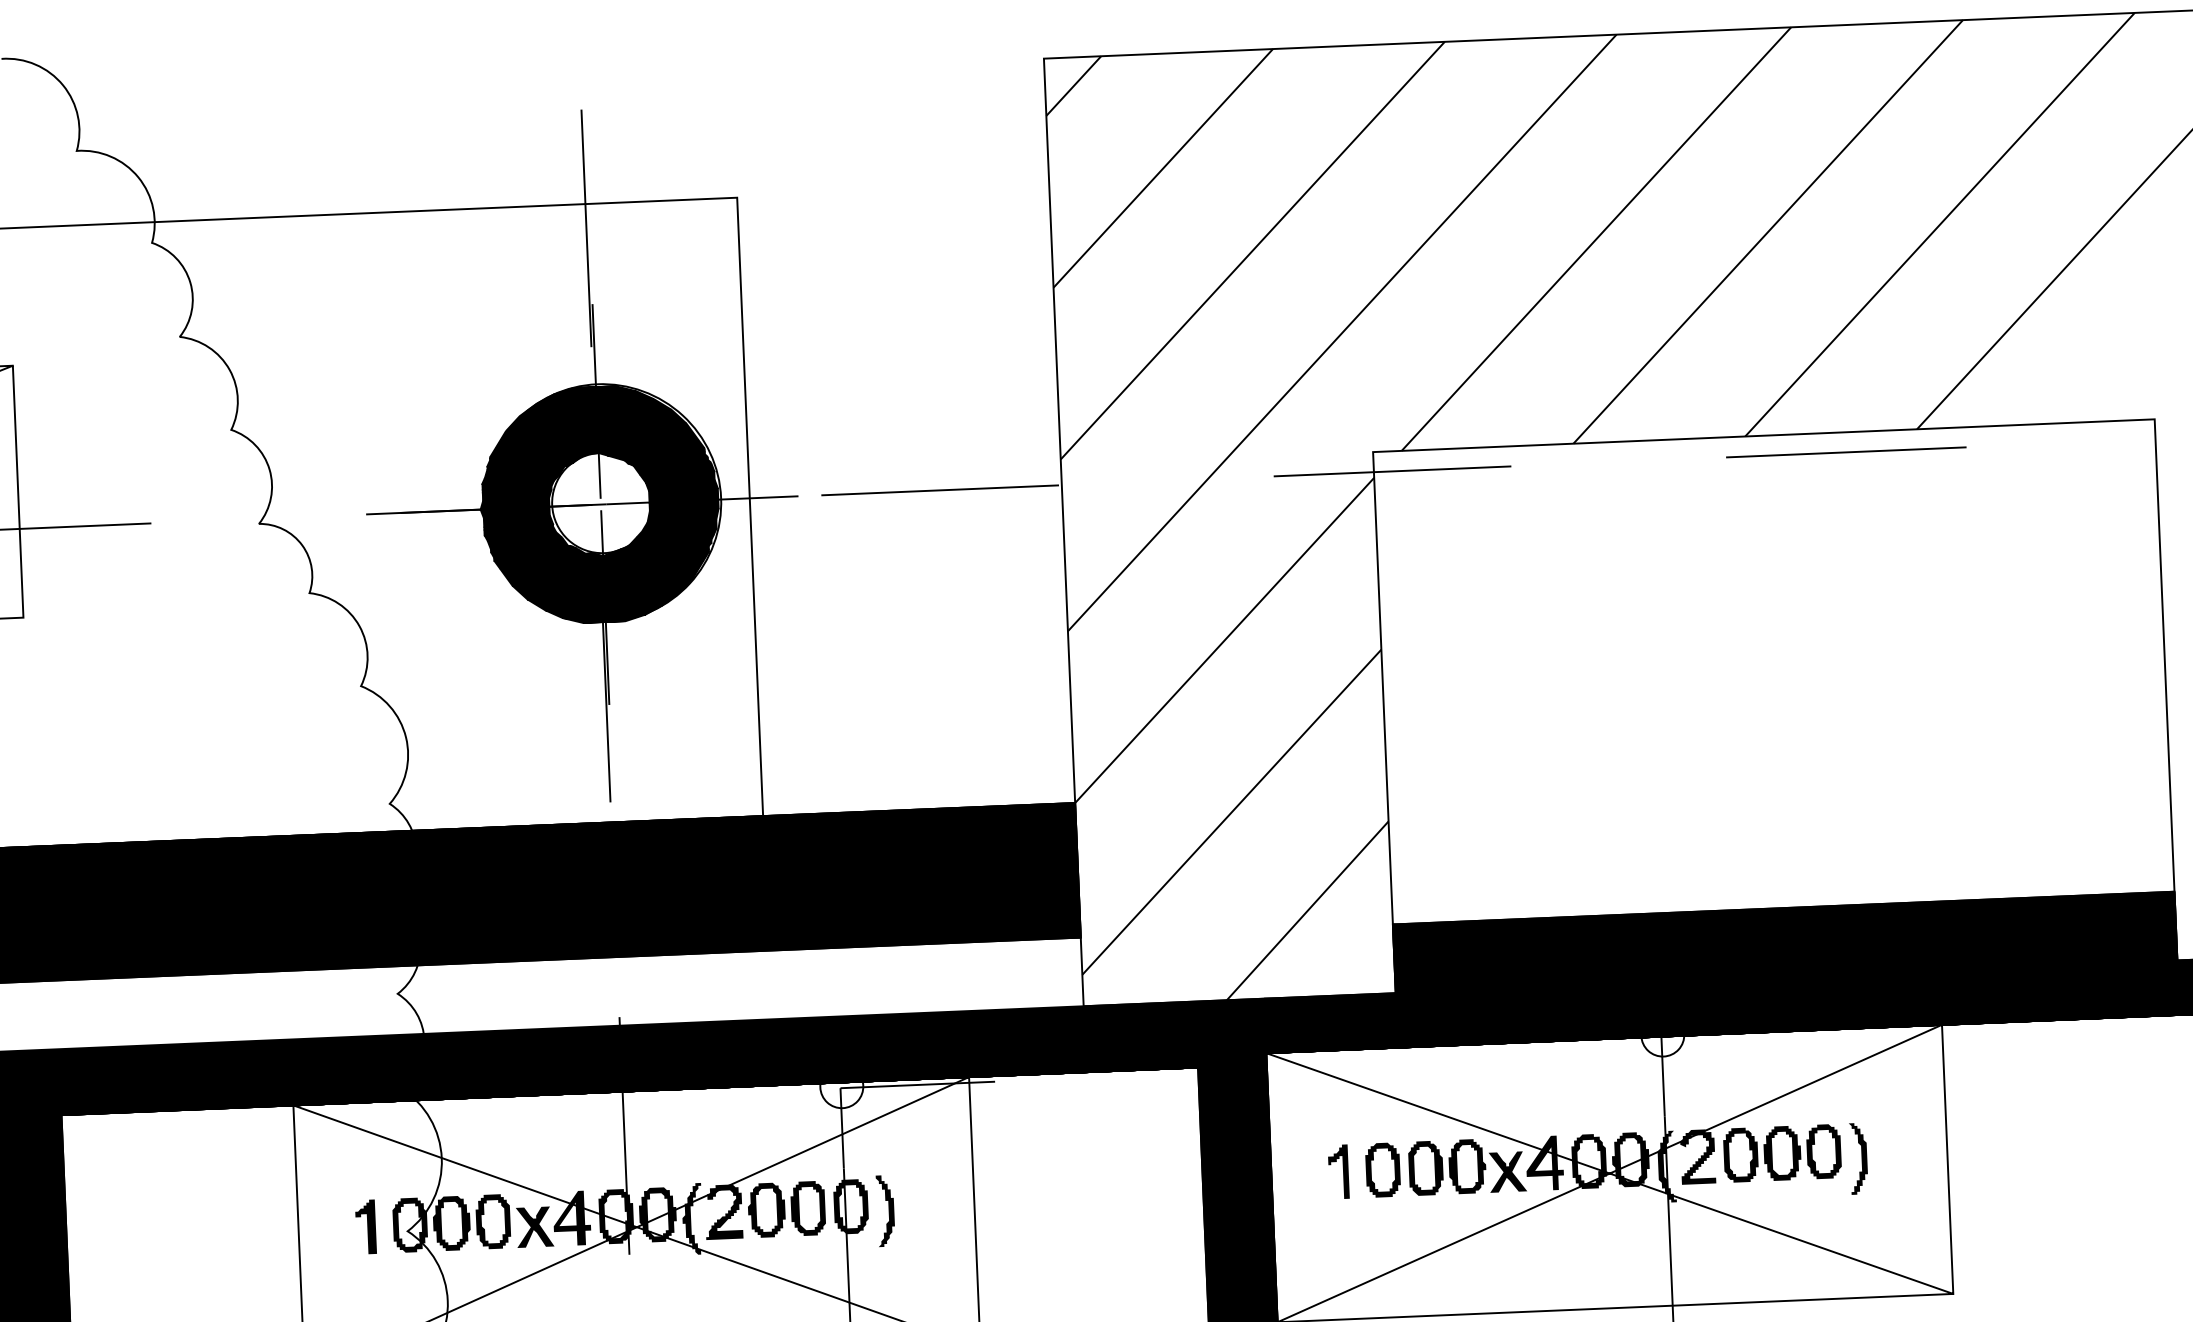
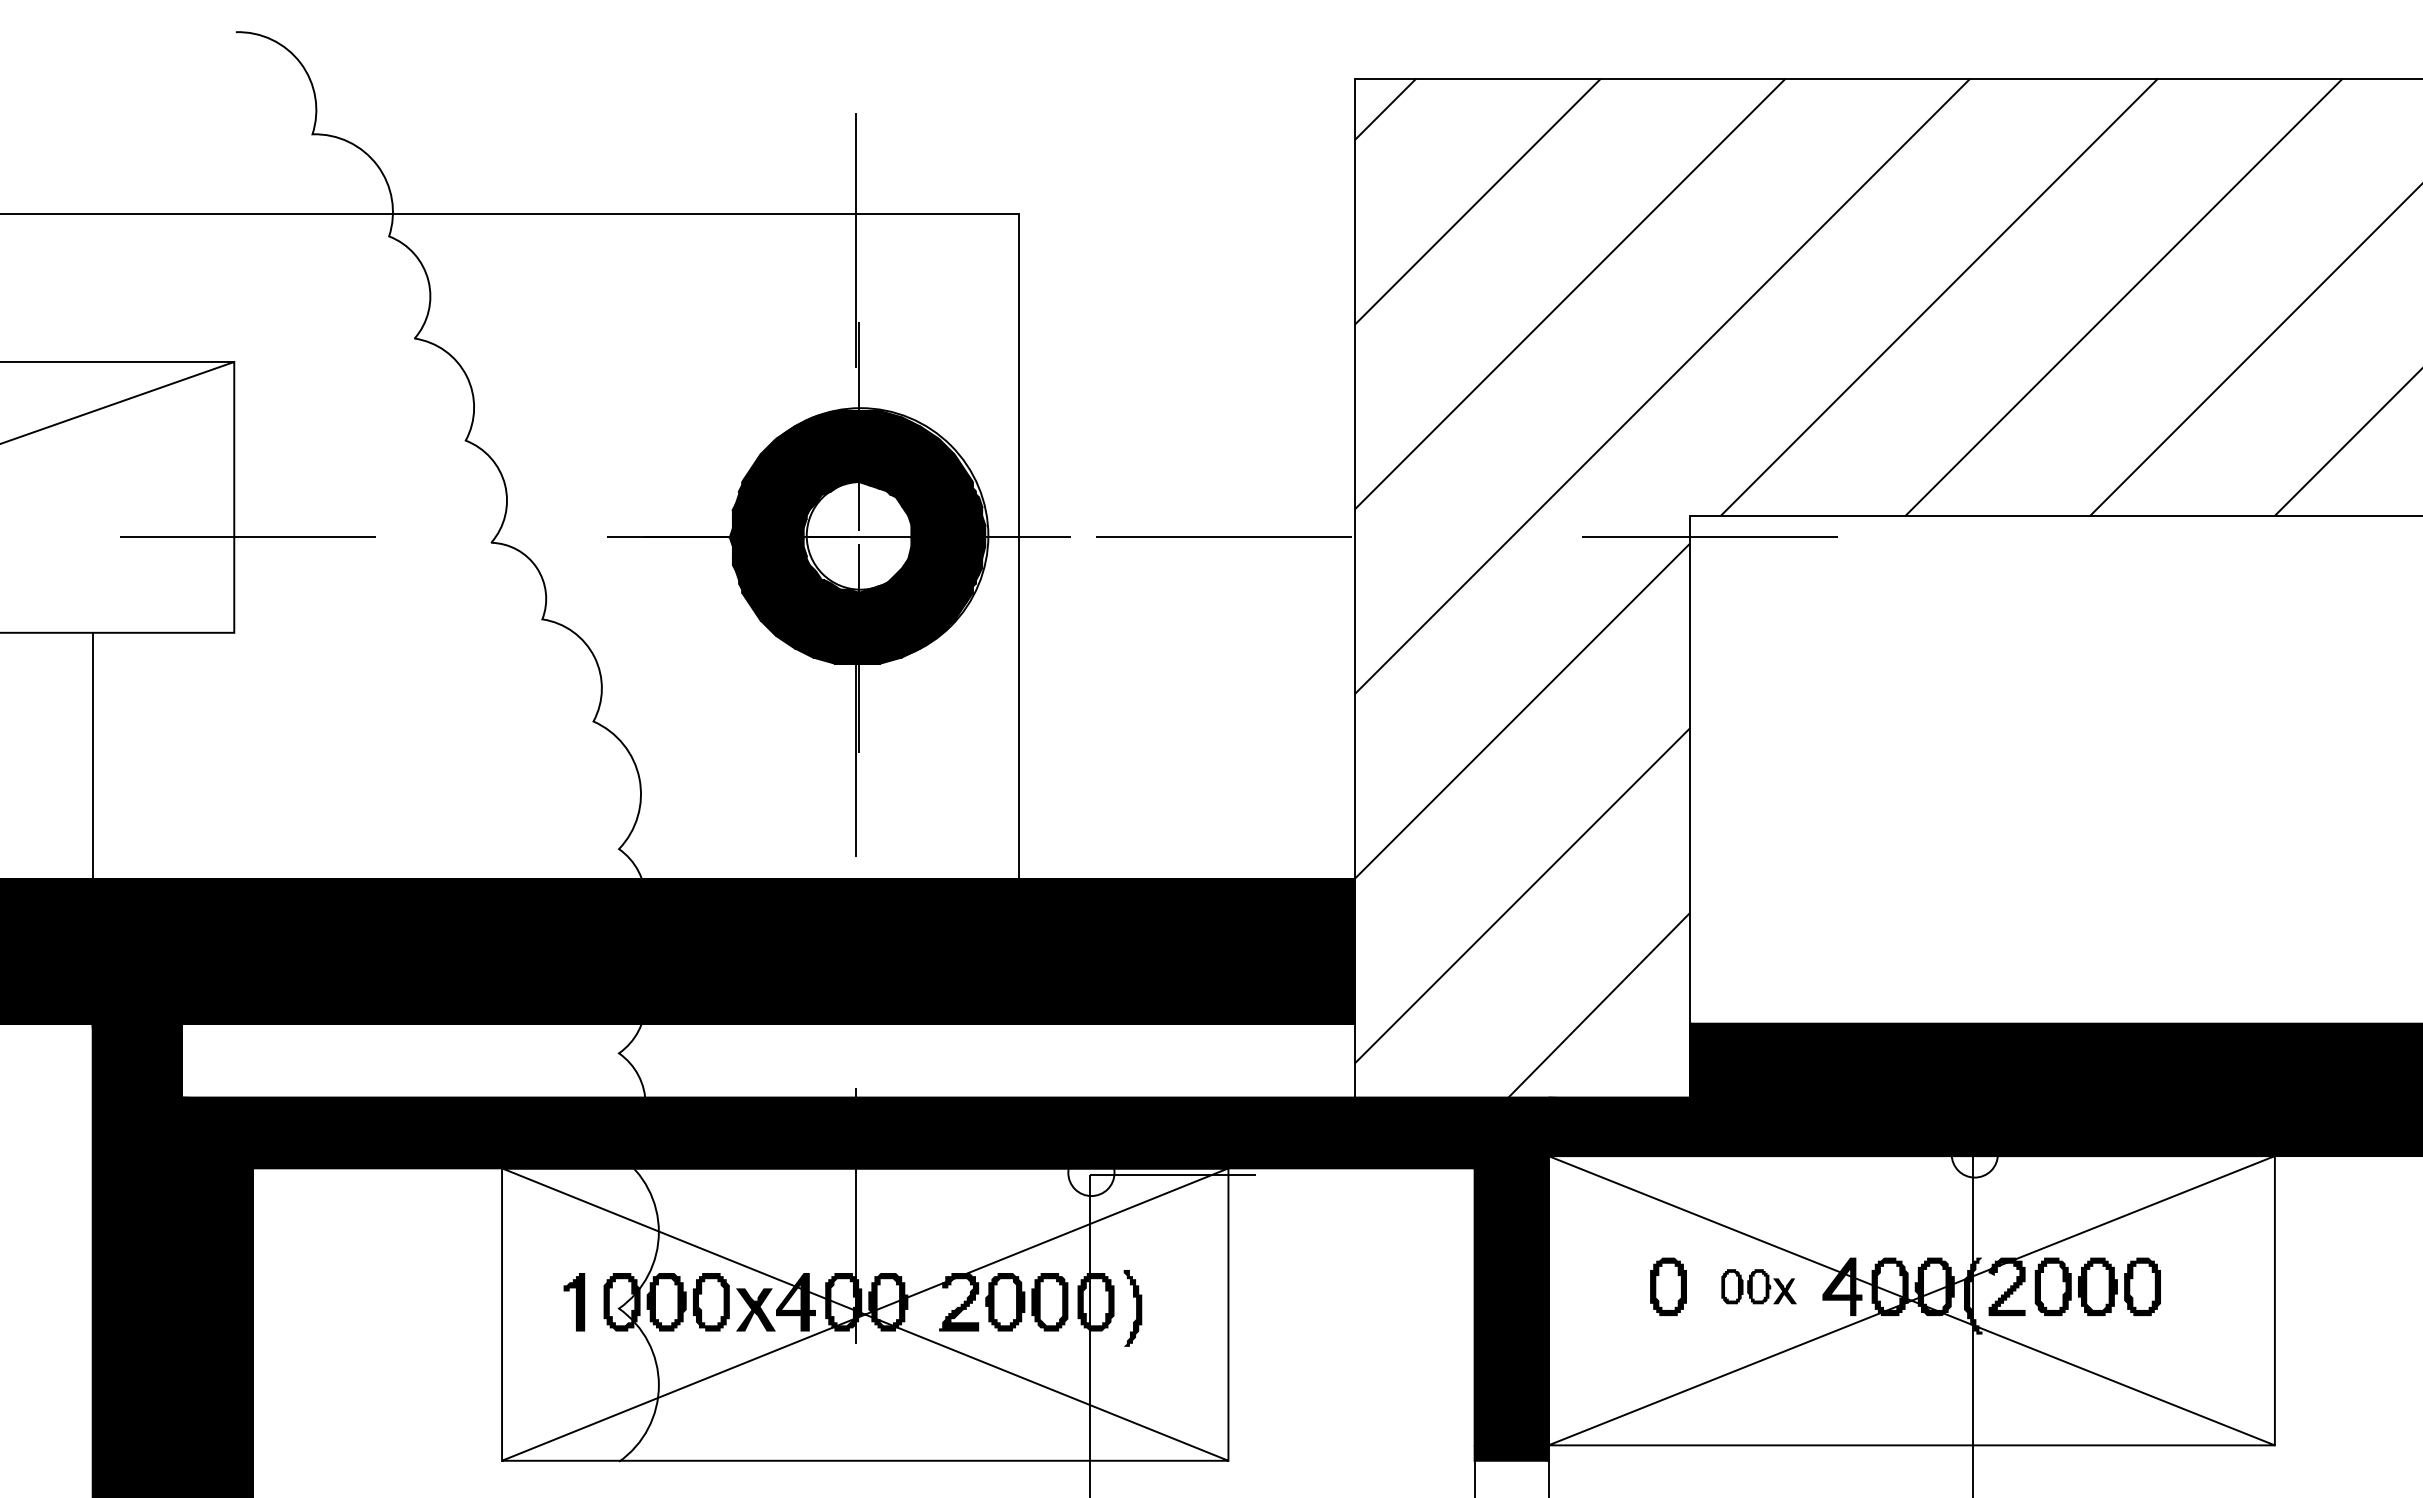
line: (1845, 451) -> (2197, 536), removed
part: (1858, 1158) -> (2179, 1295), removed
part: (1466, 1166) -> (1758, 1286), size x0.6
part: (1338, 1171) -> (1620, 1286), removed
fill: (692, 1218) -> (925, 1307), removed

